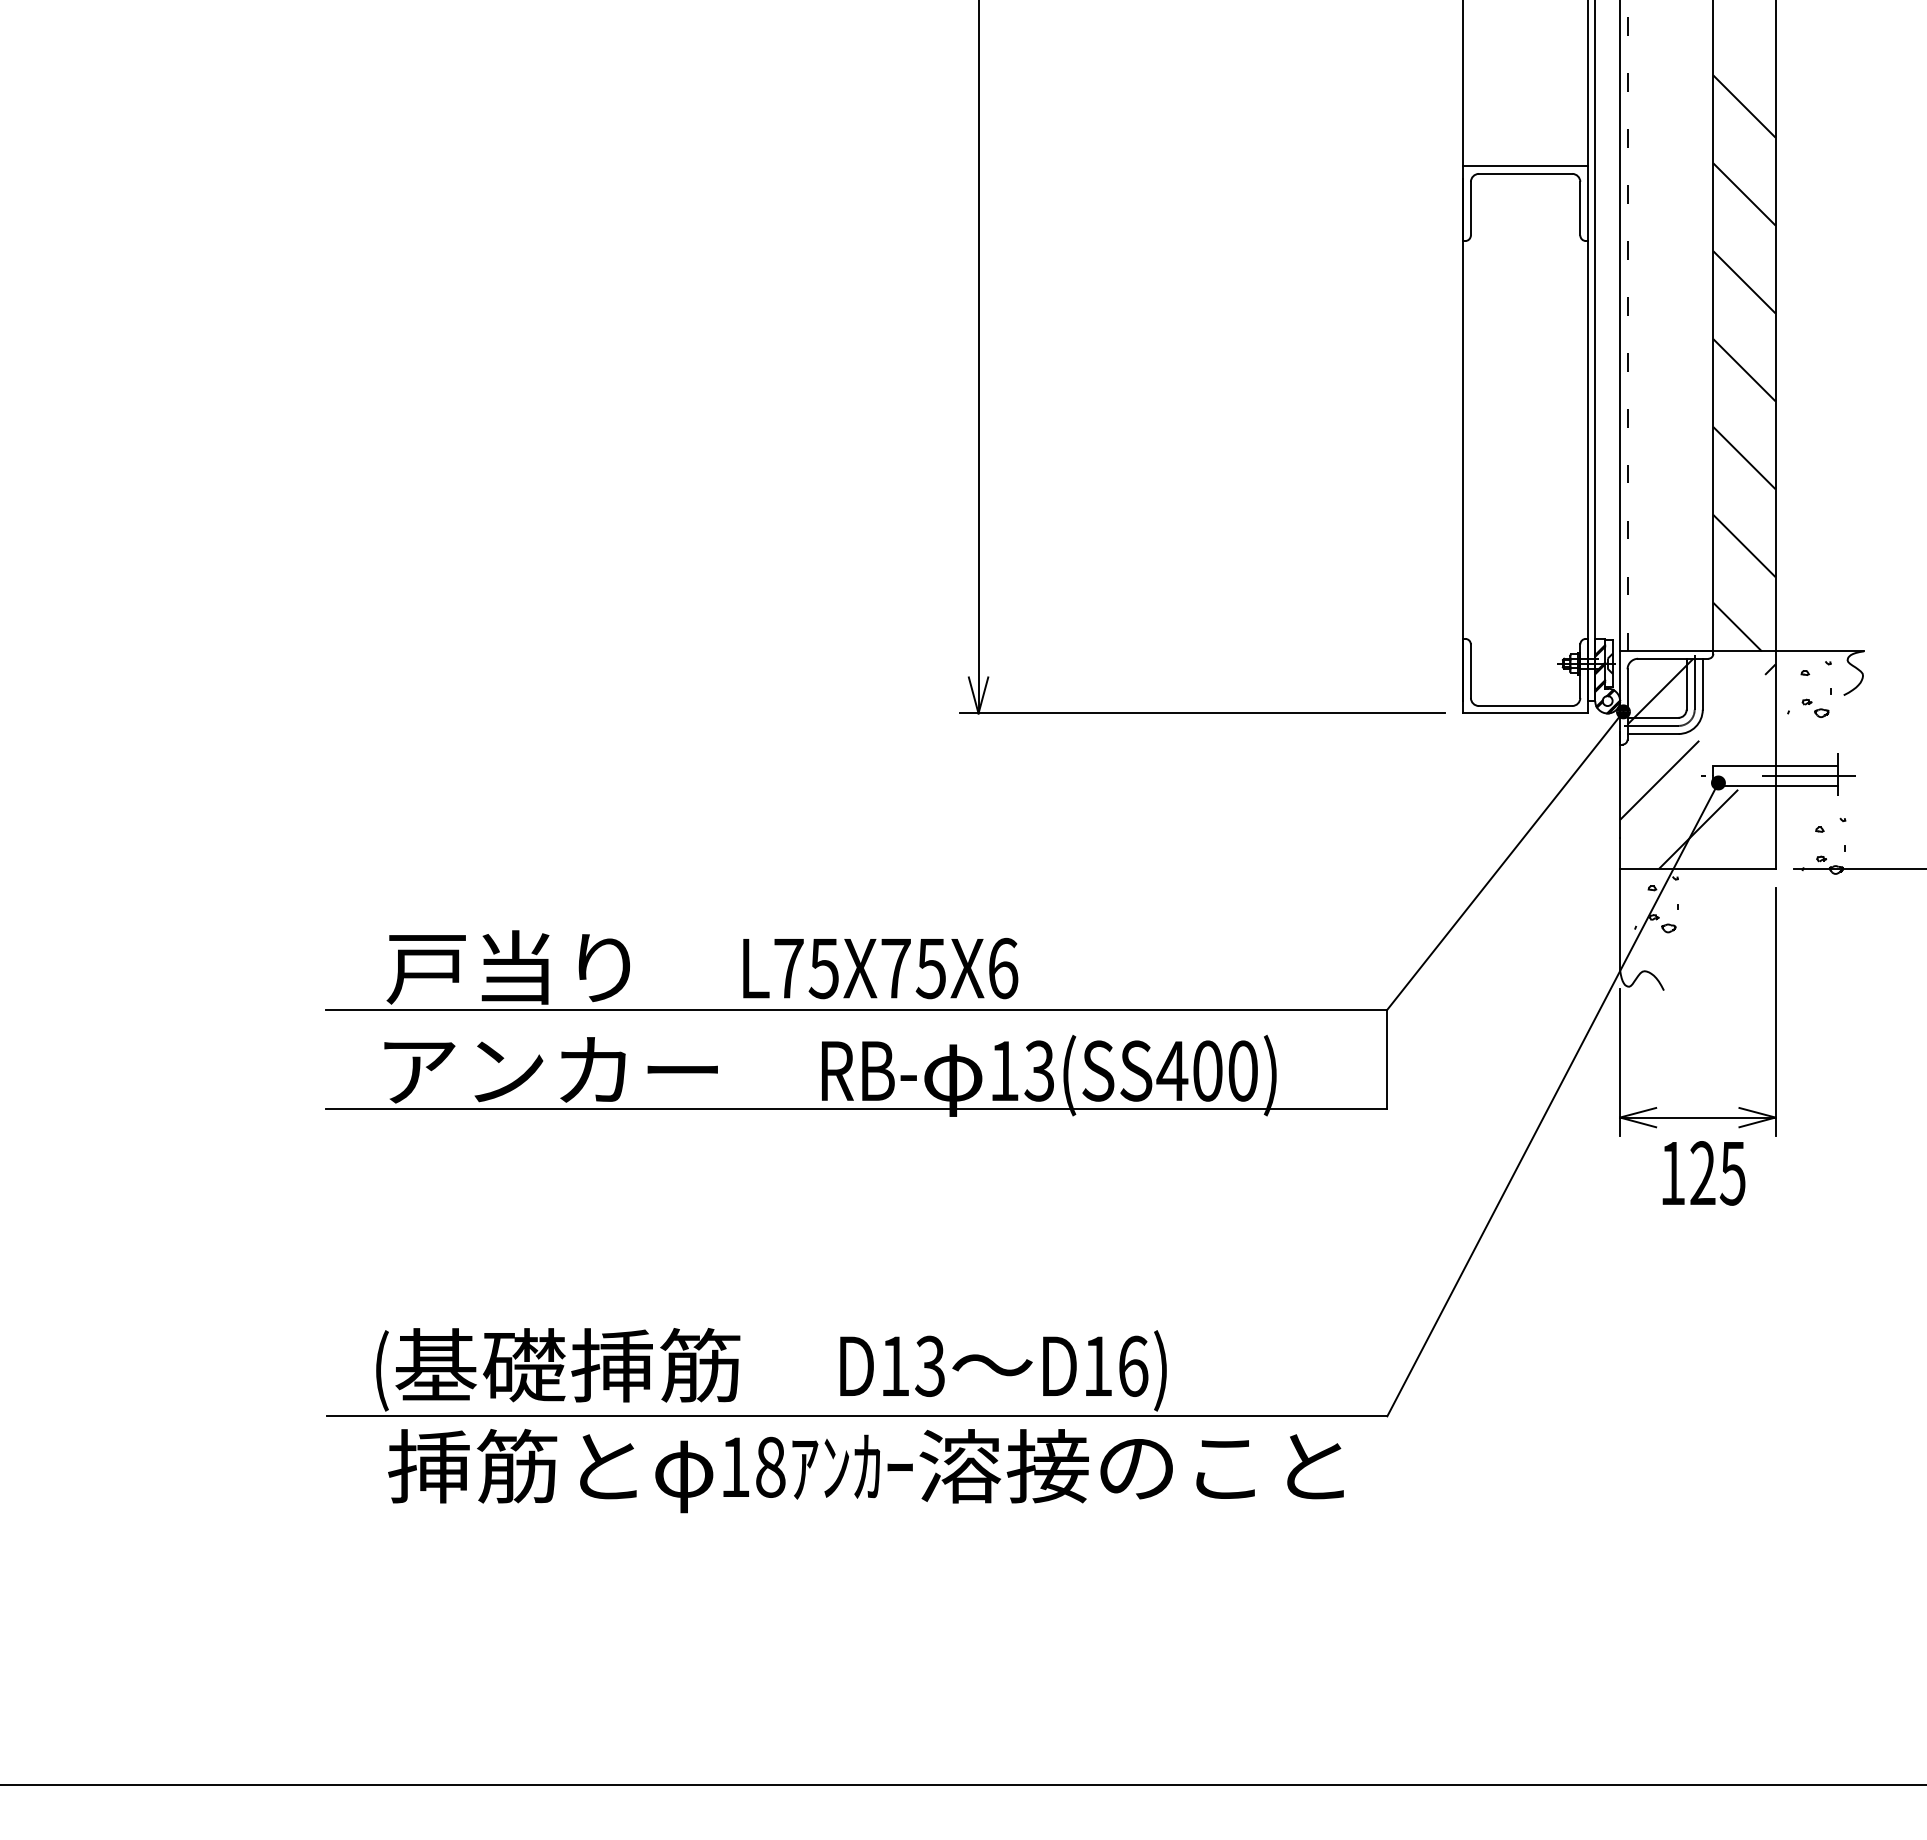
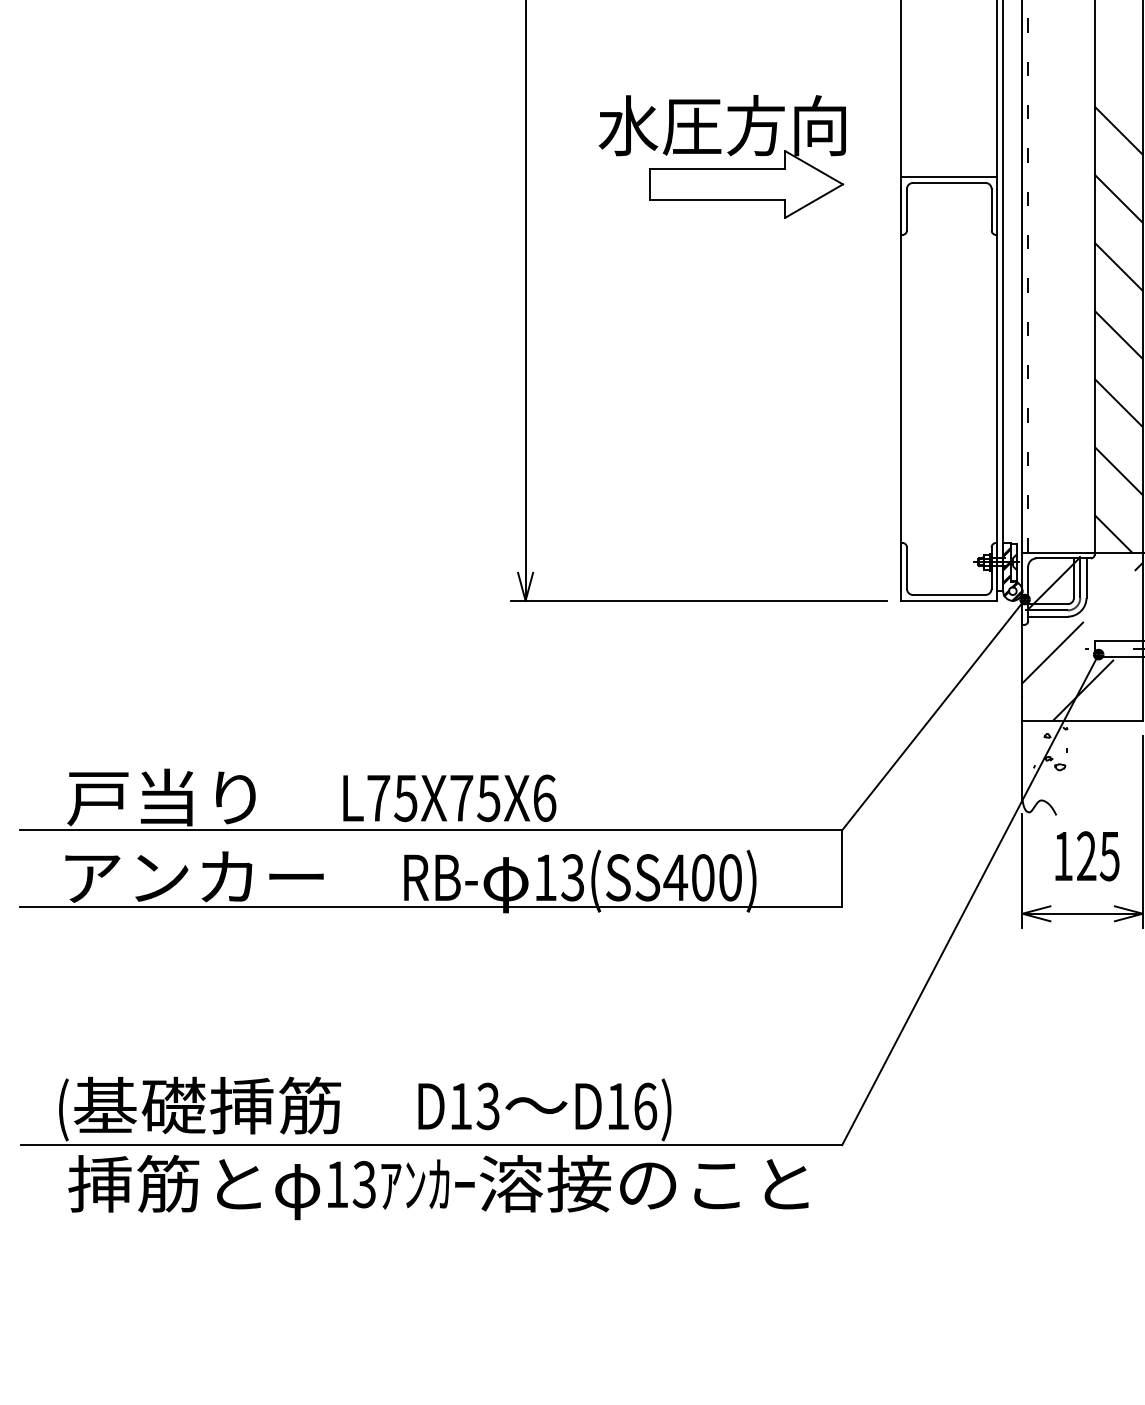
part: (1232, 140) -> (722, 157), added
text: (1703, 1173) -> (1087, 856), moved
text: (770, 1466) -> (364, 1184), 18 -> 13

